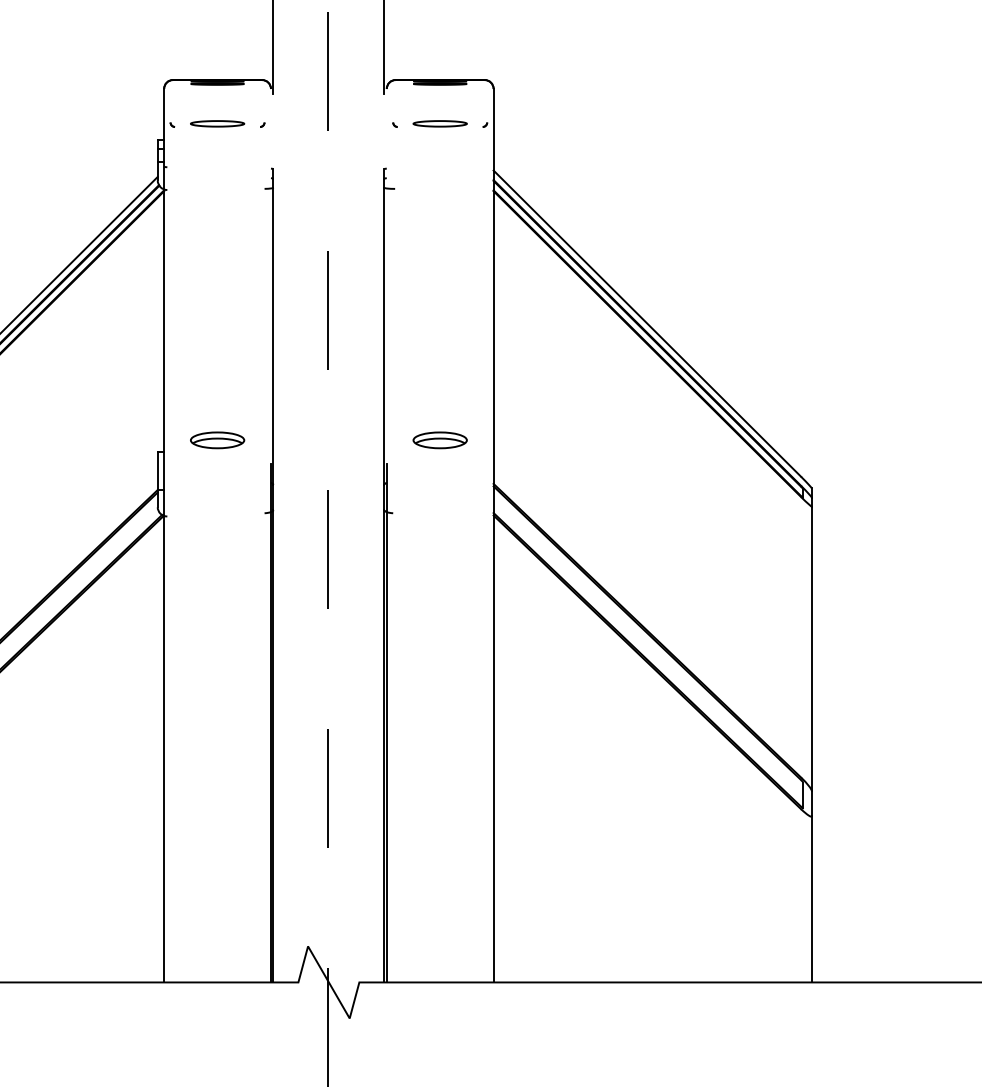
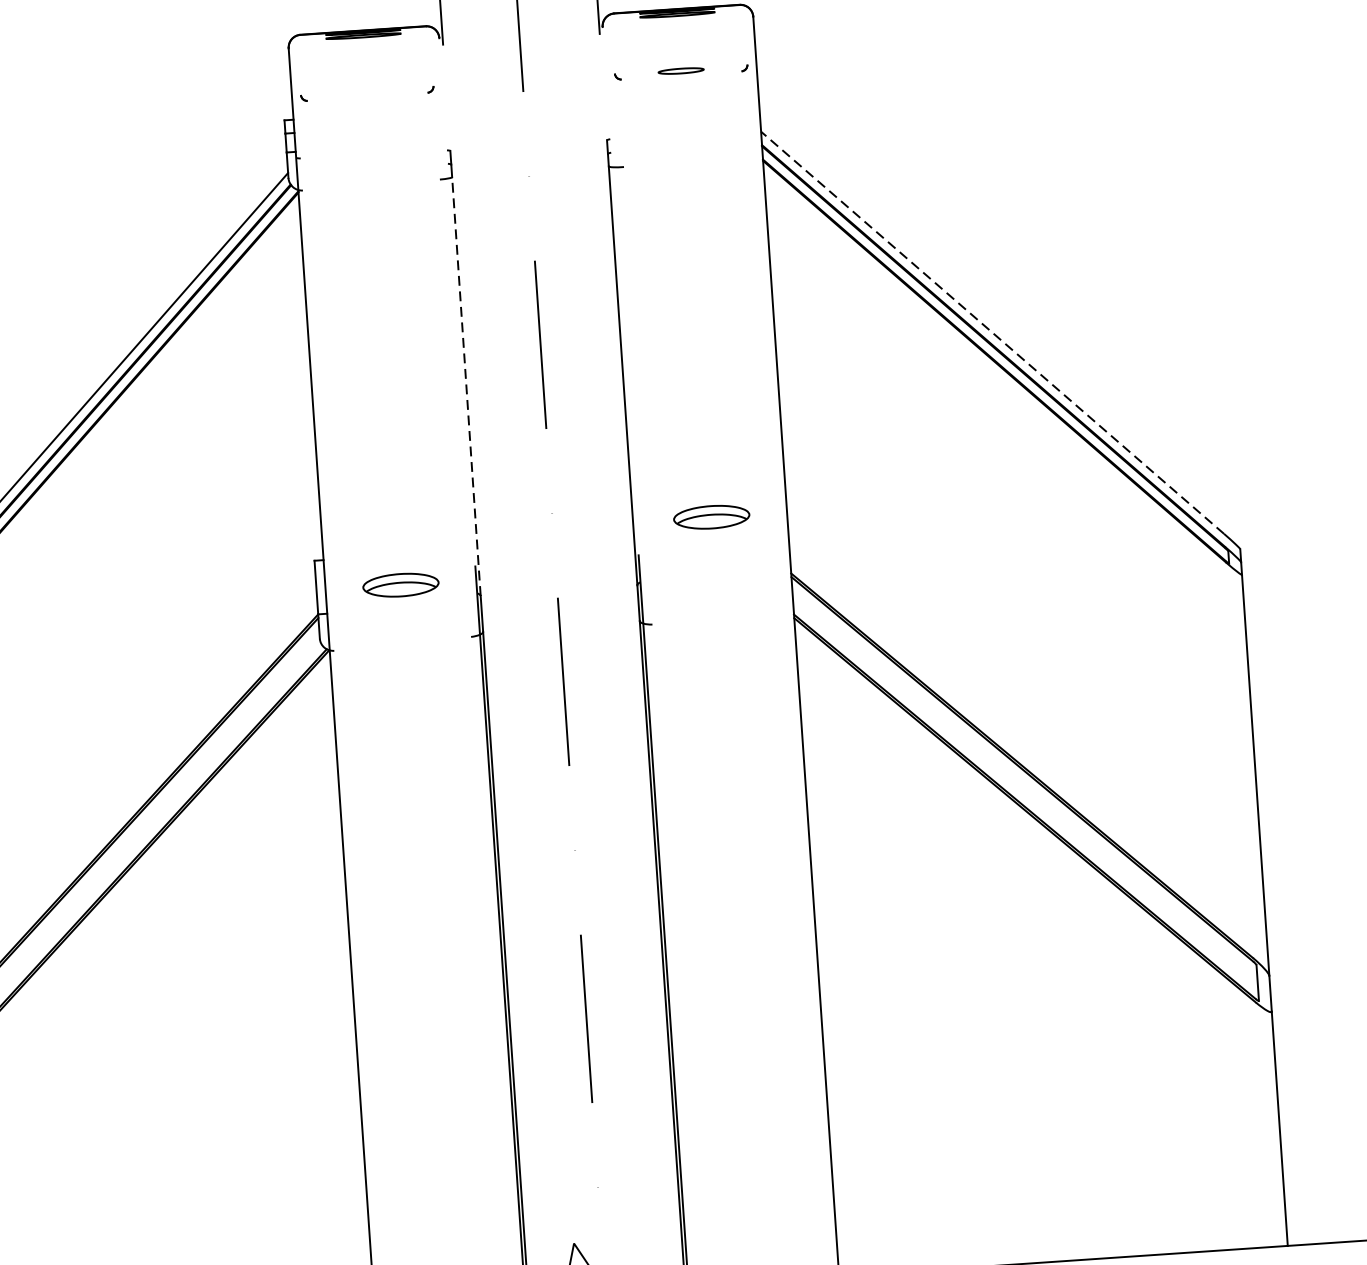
part: (217, 123) -> (367, 91), removed
part: (439, 123) -> (680, 70), size x0.6
line: (647, 323) -> (992, 332), solid -> dashed
line: (273, 336) -> (466, 386), solid -> dashed
part: (217, 440) -> (400, 585), moved

